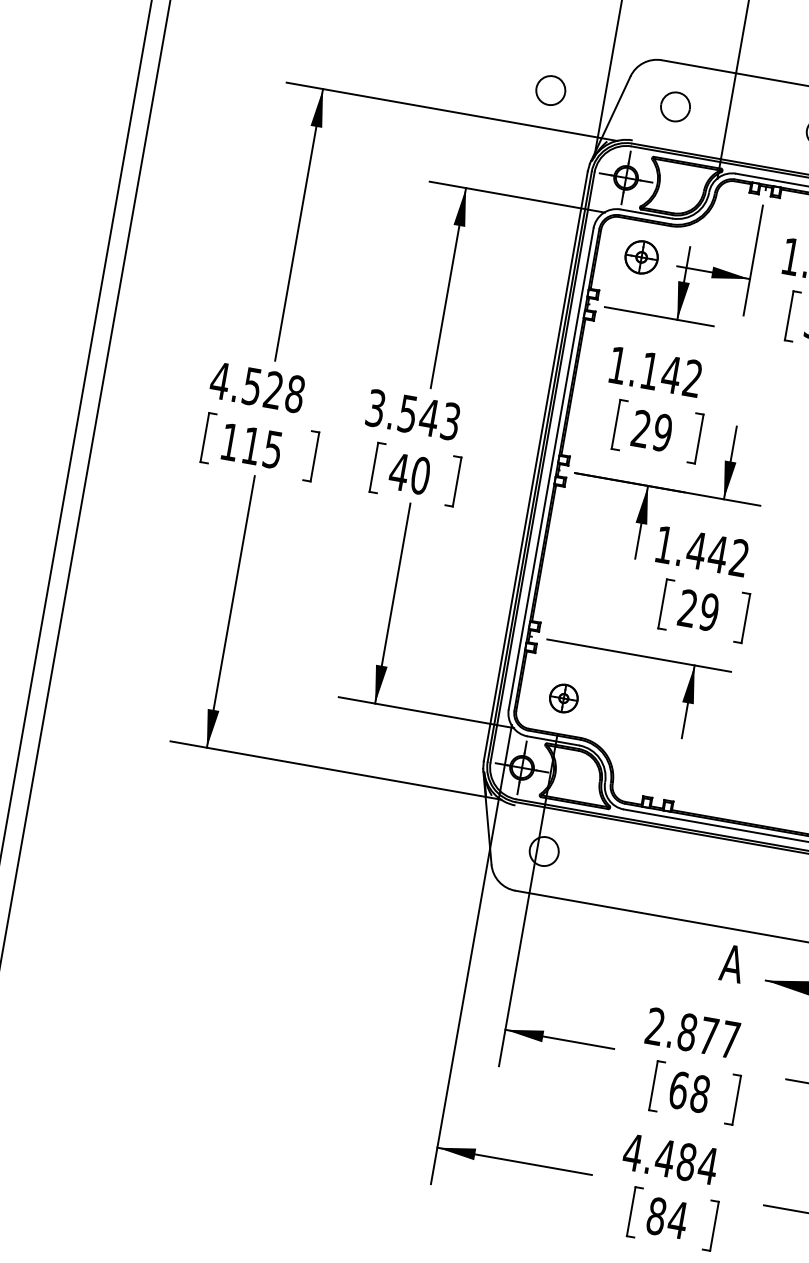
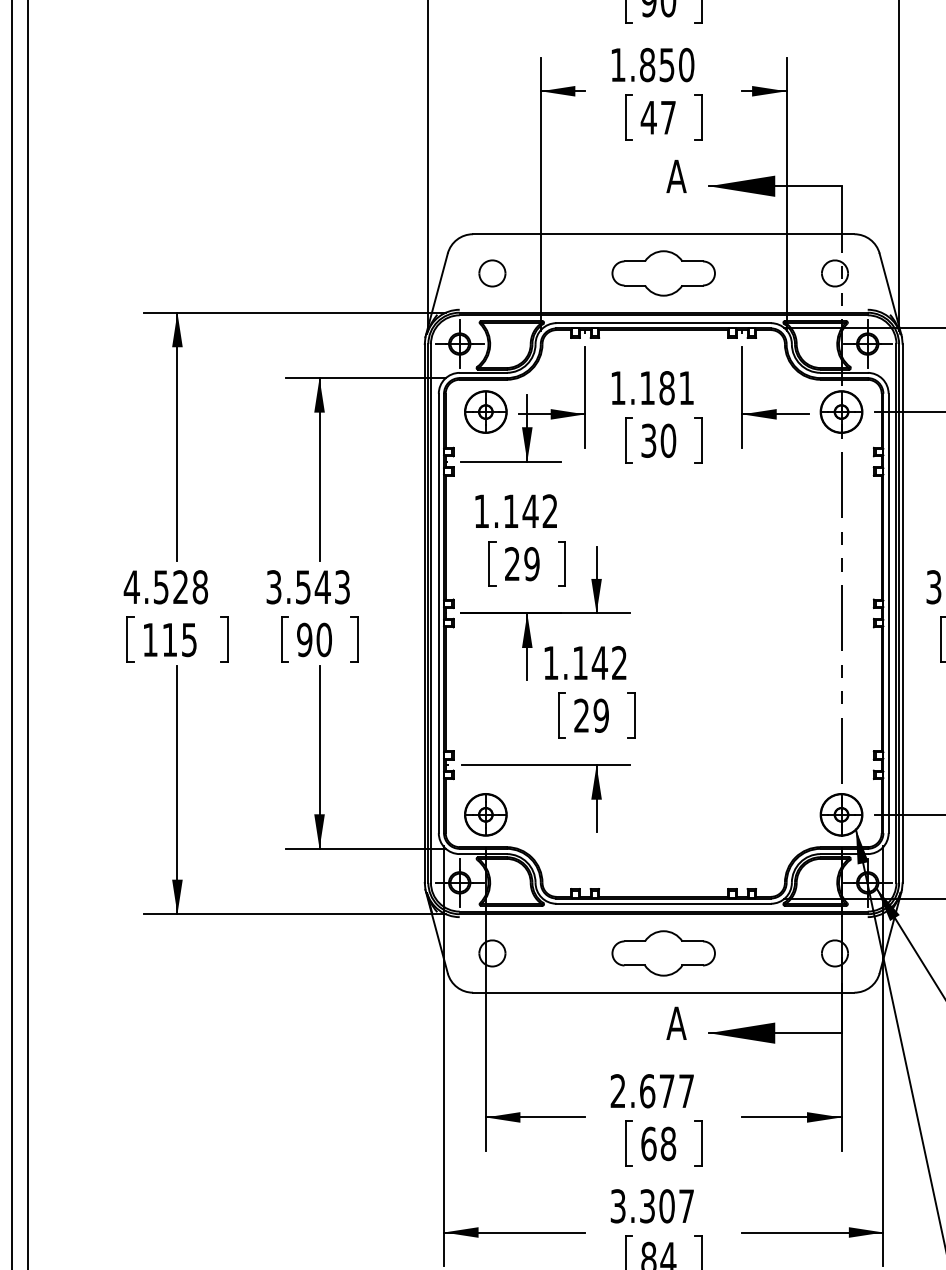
part: (550, 90) -> (379, 278), removed
part: (641, 256) -> (485, 411), size x1.43
text: (399, 471) -> (304, 639), 40 -> 90
text: (696, 549) -> (580, 662), 1.442 -> 1.142
part: (563, 698) -> (485, 814), size x1.67
part: (731, 884) -> (663, 953), added
text: (687, 1032) -> (647, 1091), 2.877 -> 2.677
text: (670, 1159) -> (652, 1206), 4.484 -> 3.307

